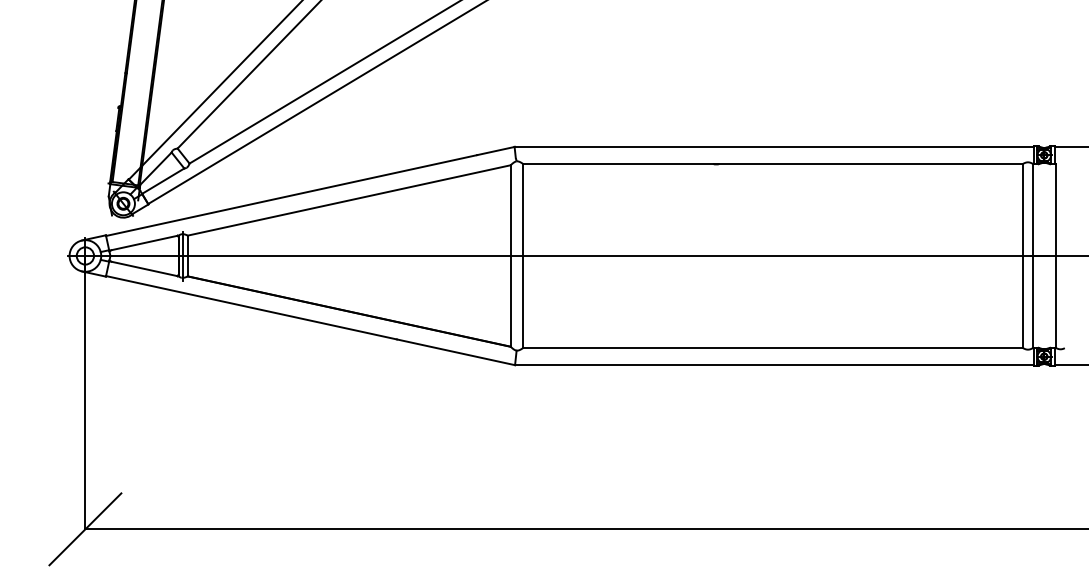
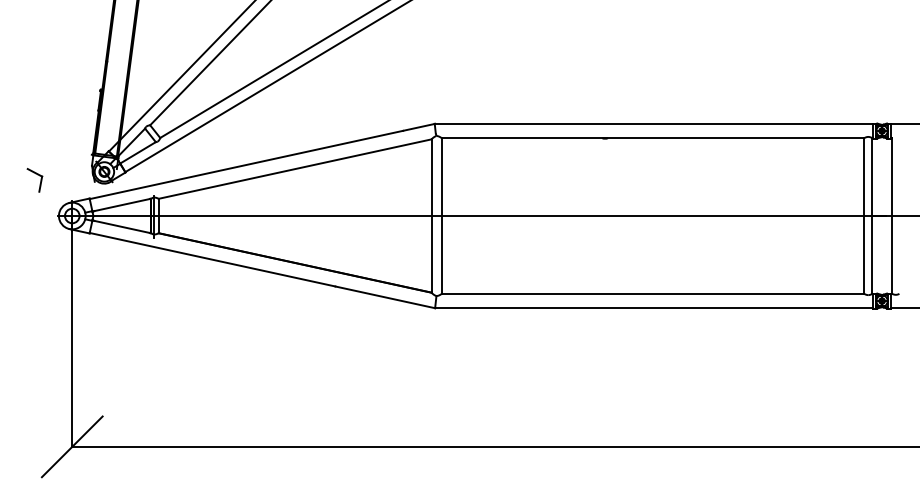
part: (43, 207) -> (36, 175), added

